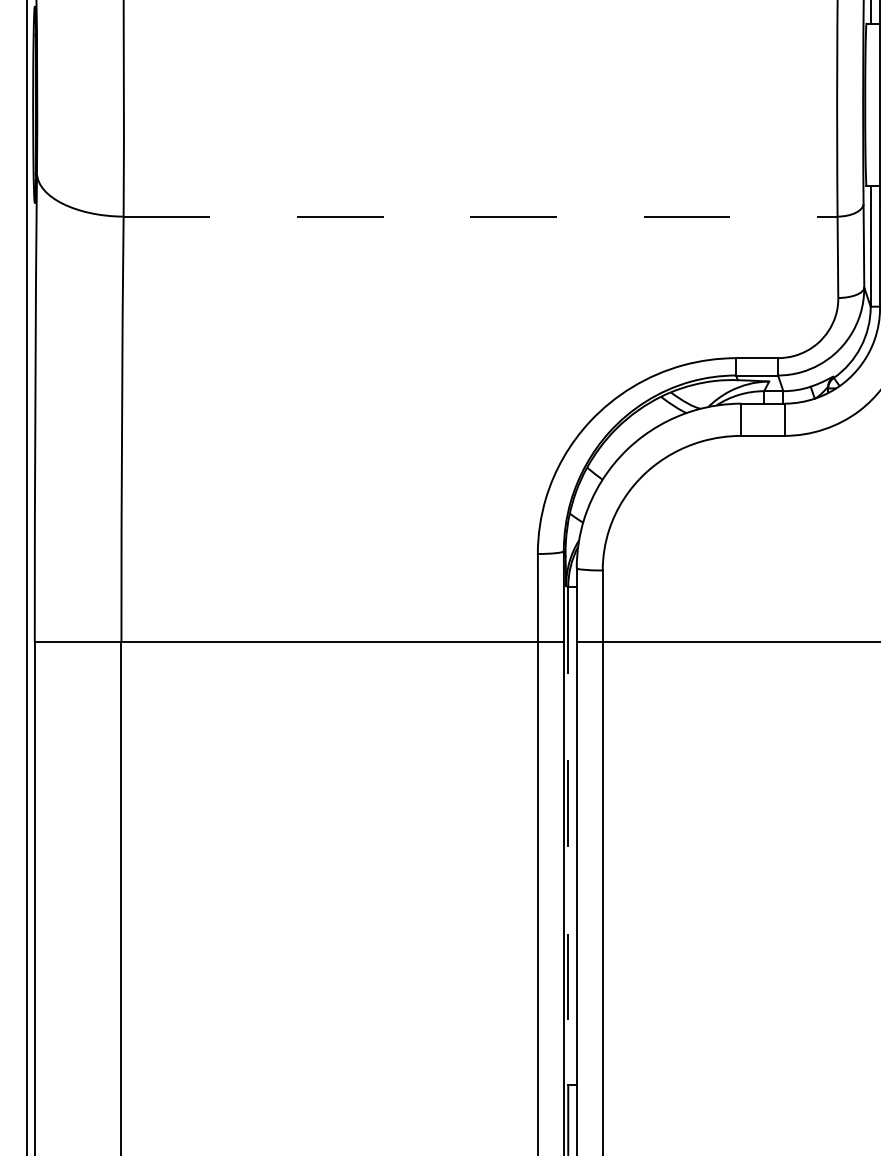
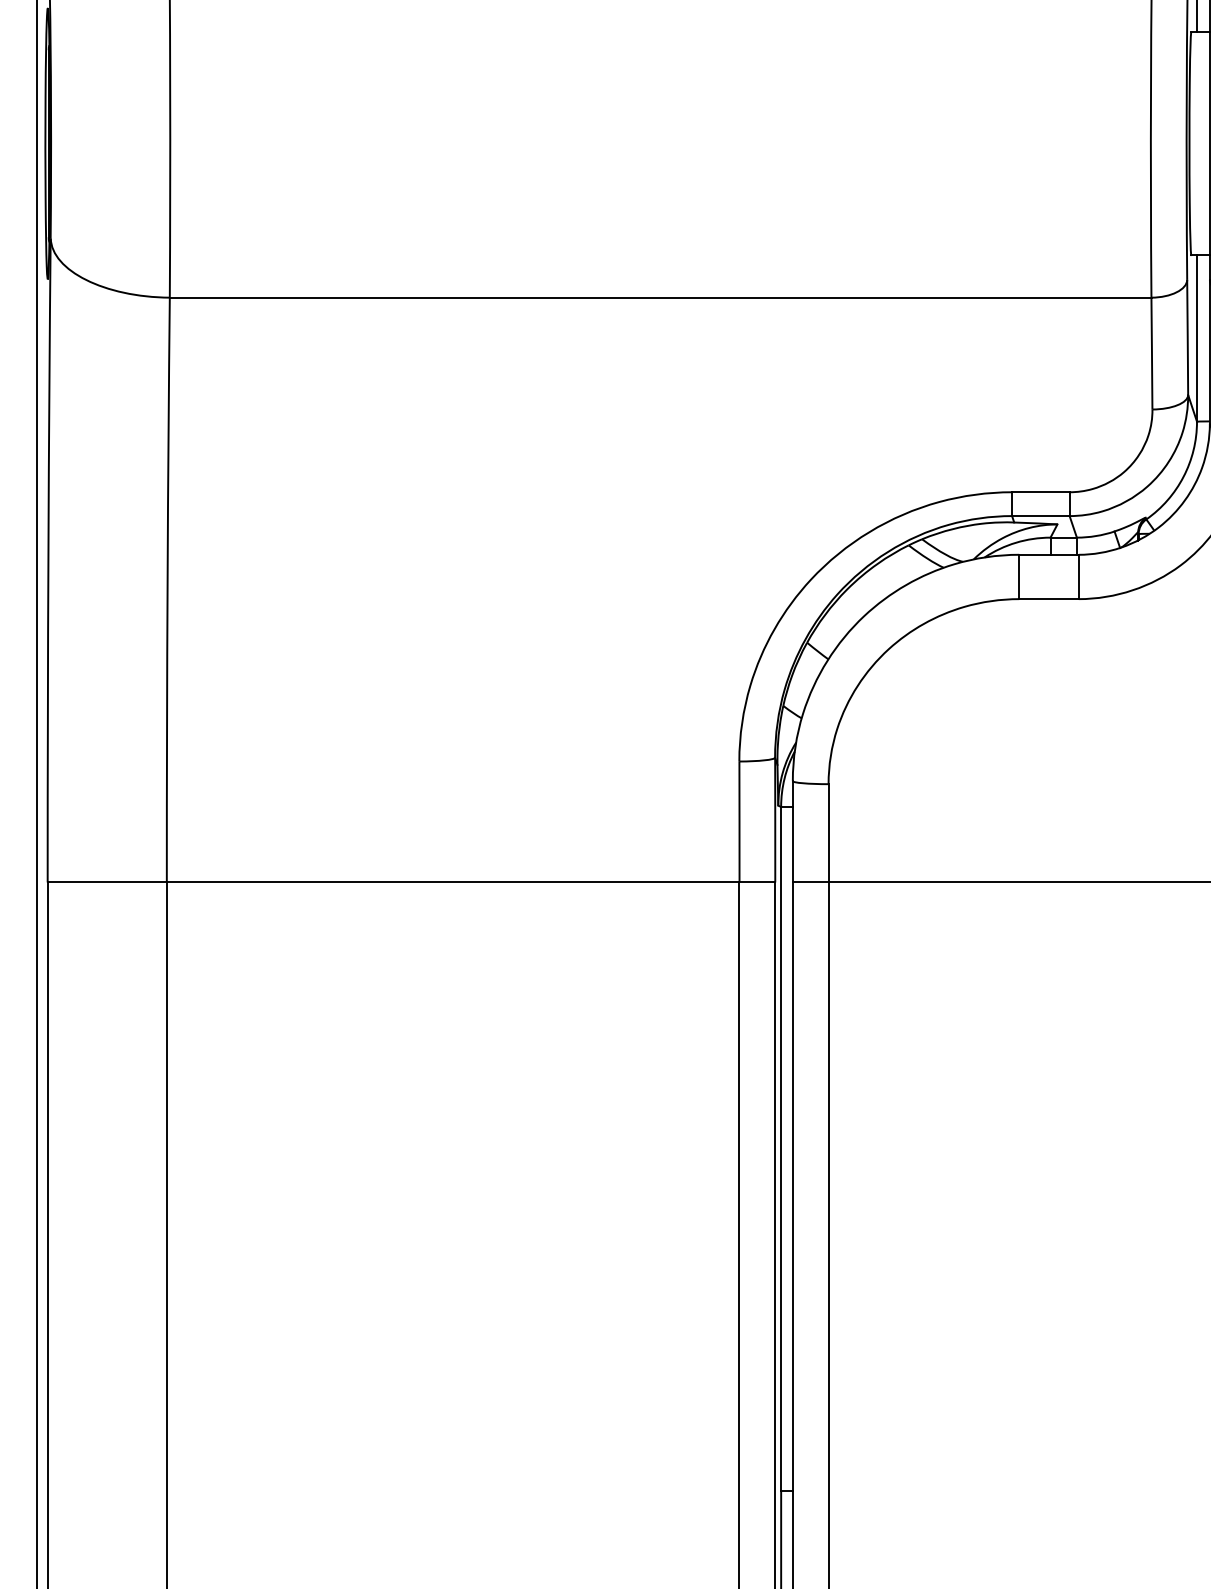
line: (480, 216) -> (660, 297), dashed -> solid
line: (568, 836) -> (781, 1149), dashed -> solid

